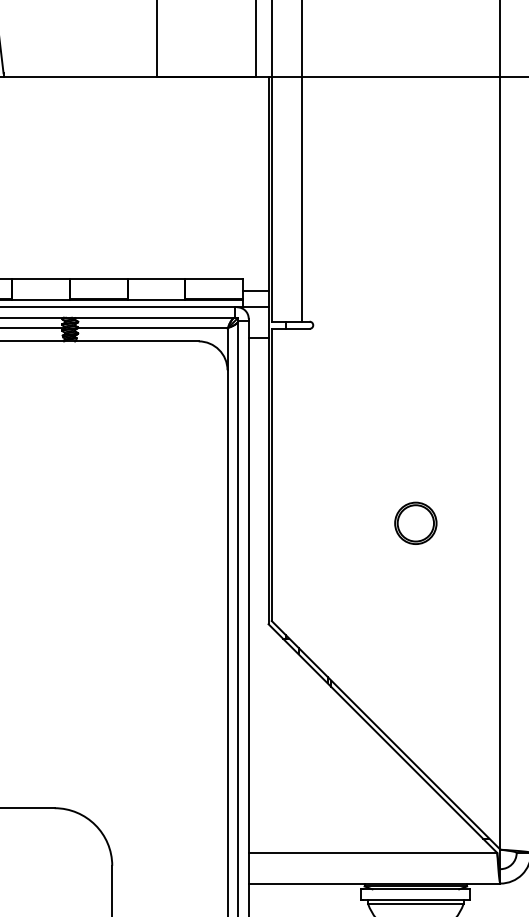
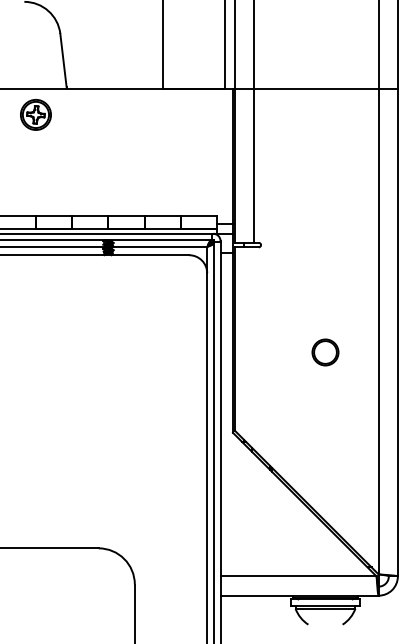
circle: (415, 523) -> (325, 352), moved

